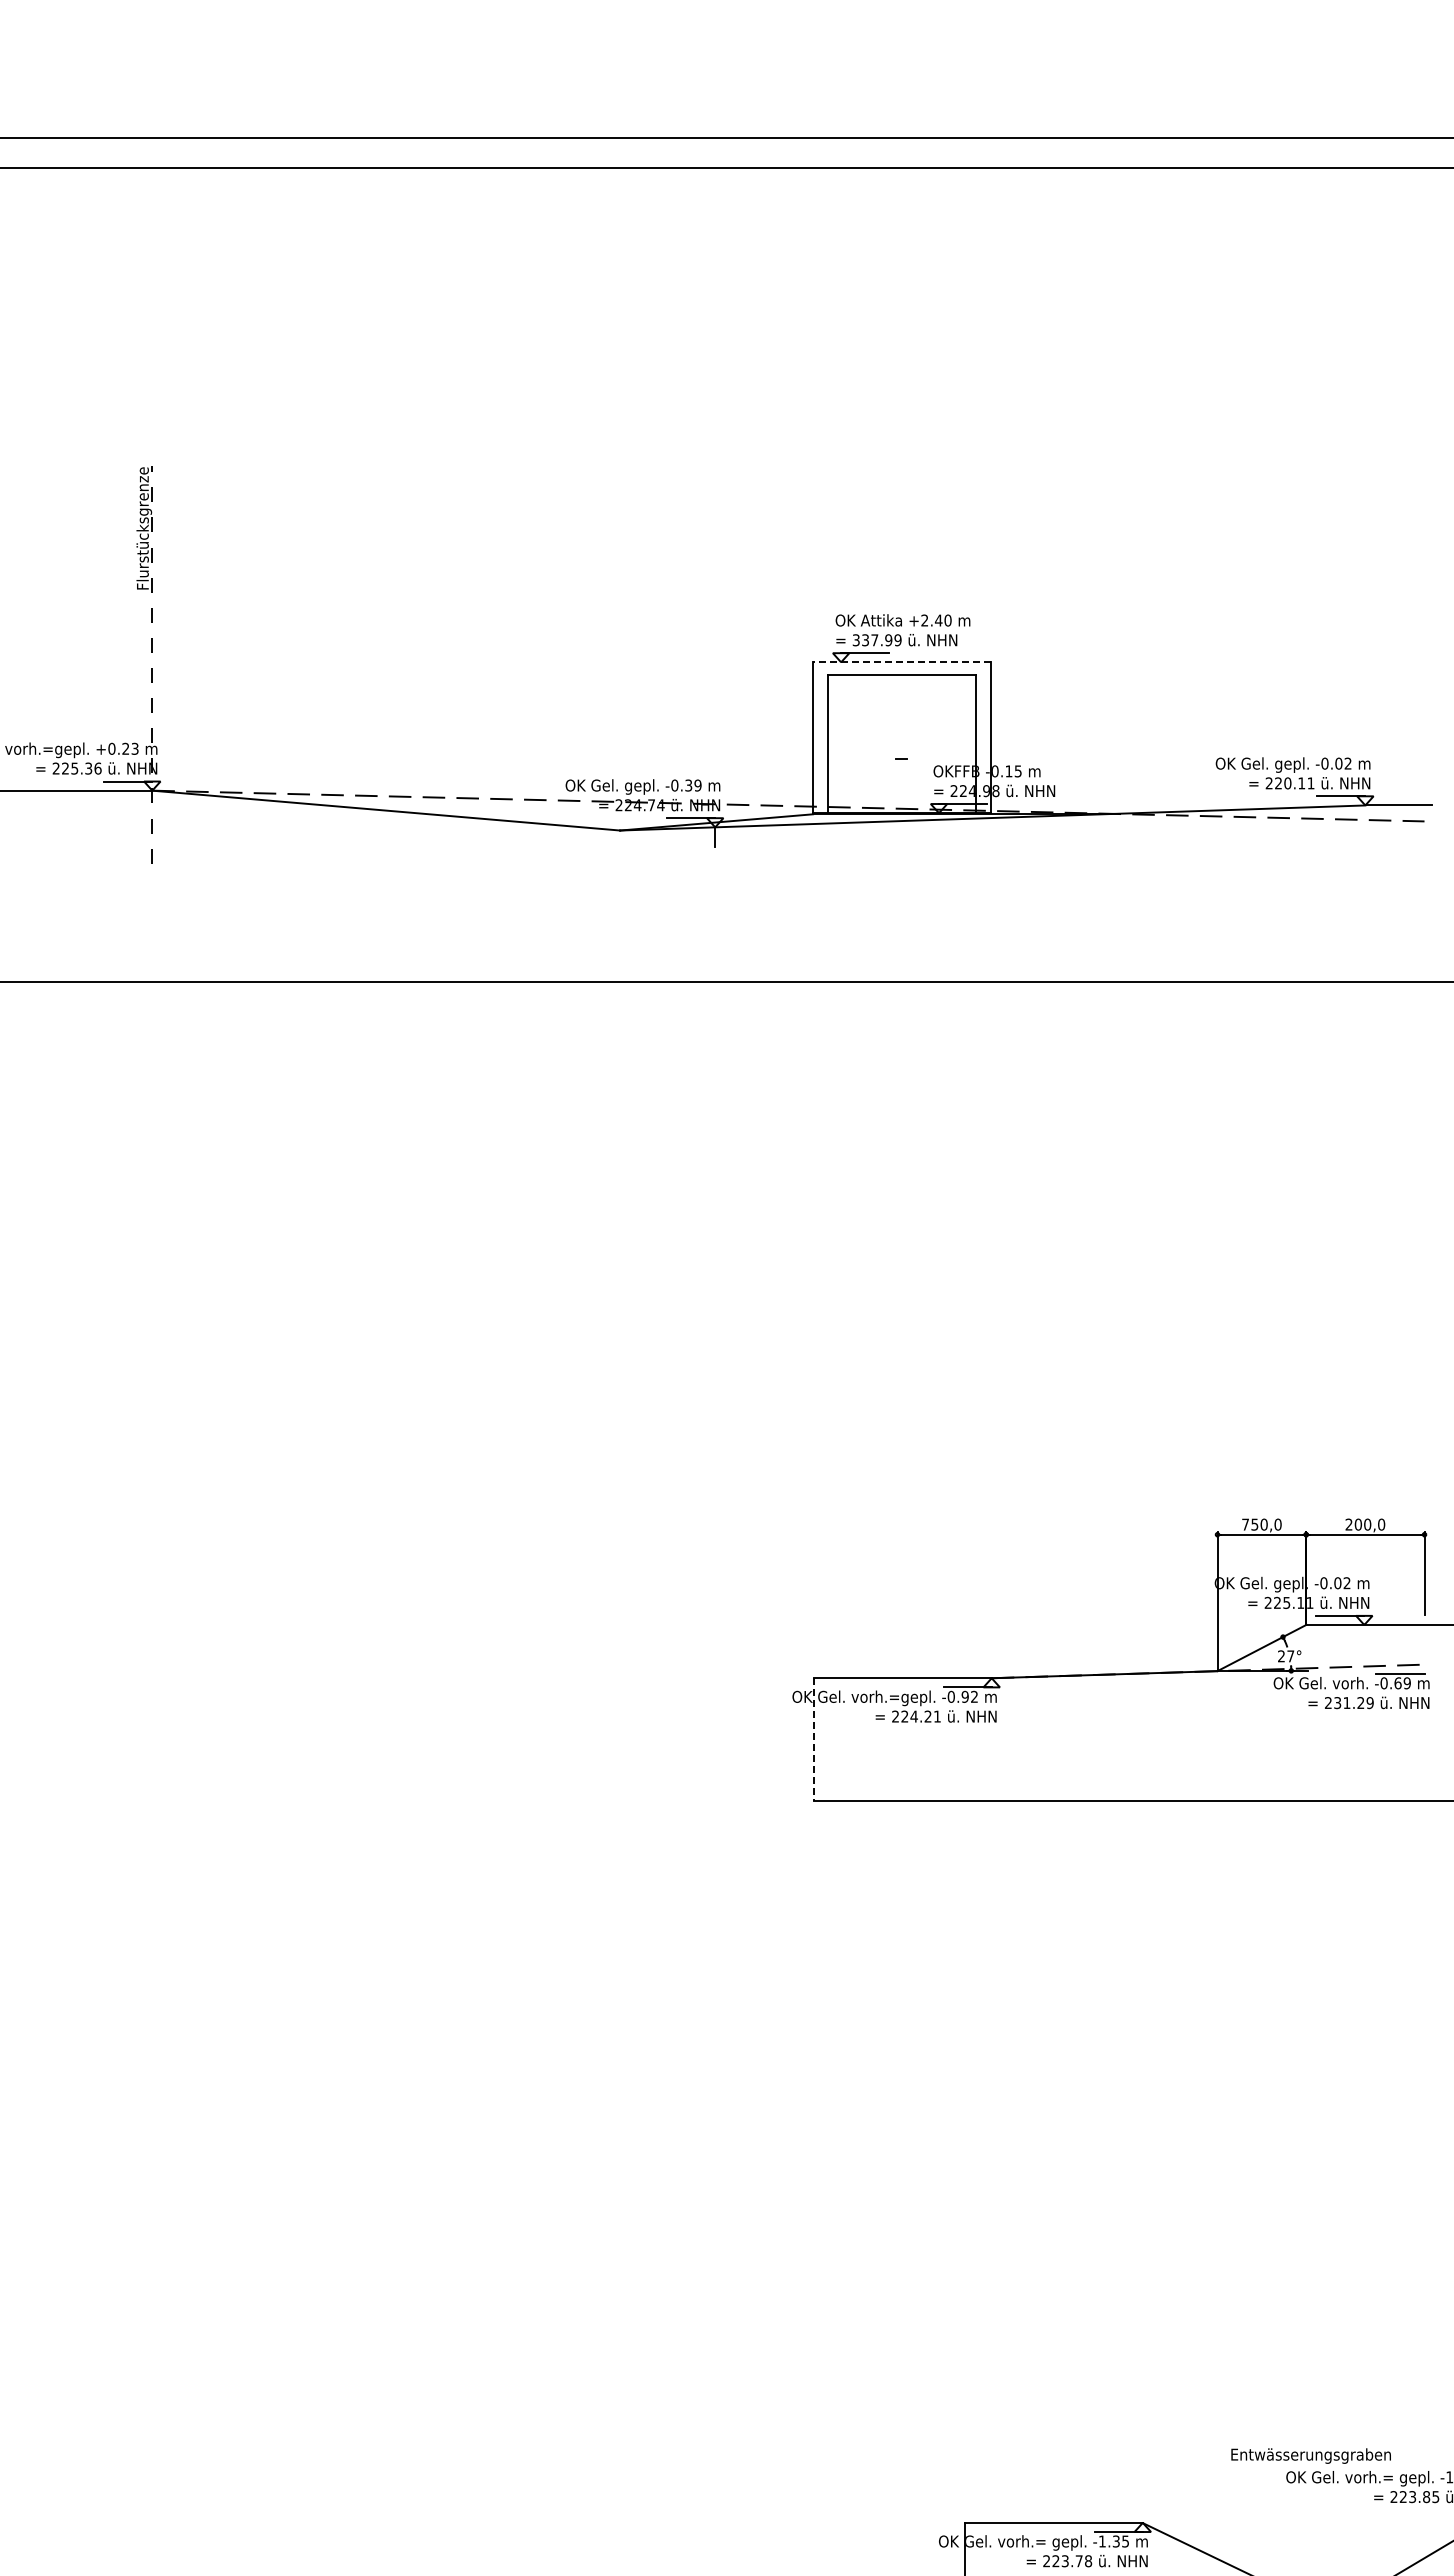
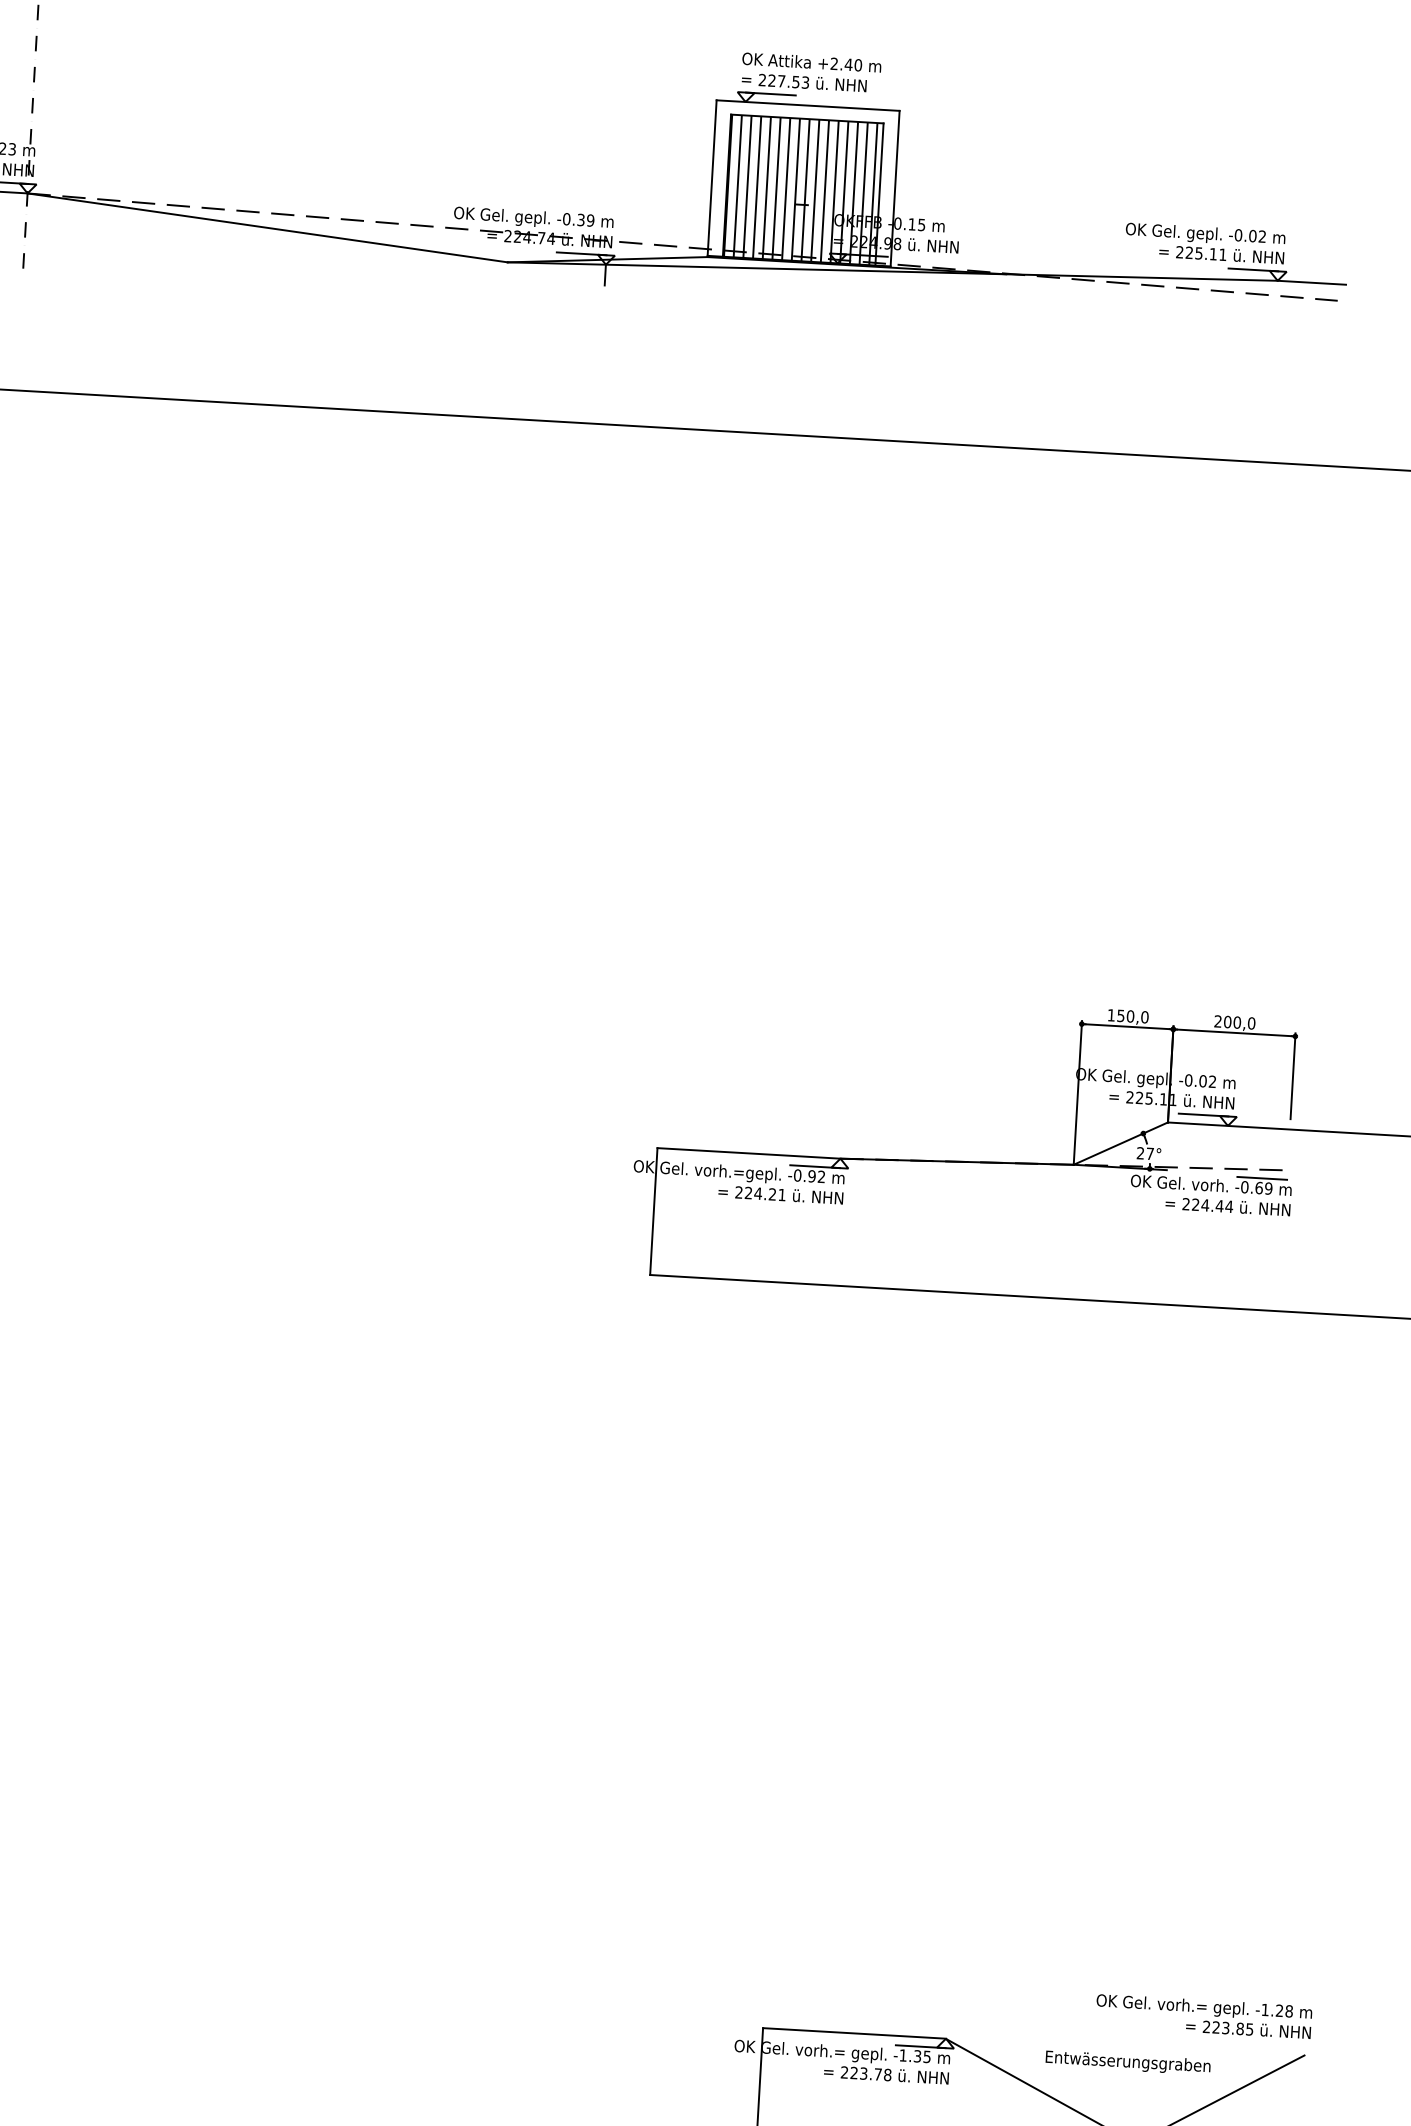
text: (876, 640) -> (783, 81), 337.99 -> 227.53
line: (901, 662) -> (807, 105), dashed -> solid
hatch: (898, 744) -> (799, 190), added
text: (1287, 783) -> (1198, 253), 220.11 -> 225.11
text: (1245, 1524) -> (1111, 1015), 750,0 -> 150,0
text: (1353, 1703) -> (1212, 1206), 231.29 -> 224.44
line: (814, 1739) -> (654, 1211), dashed -> solid
text: (1310, 2455) -> (1127, 2062), moved

